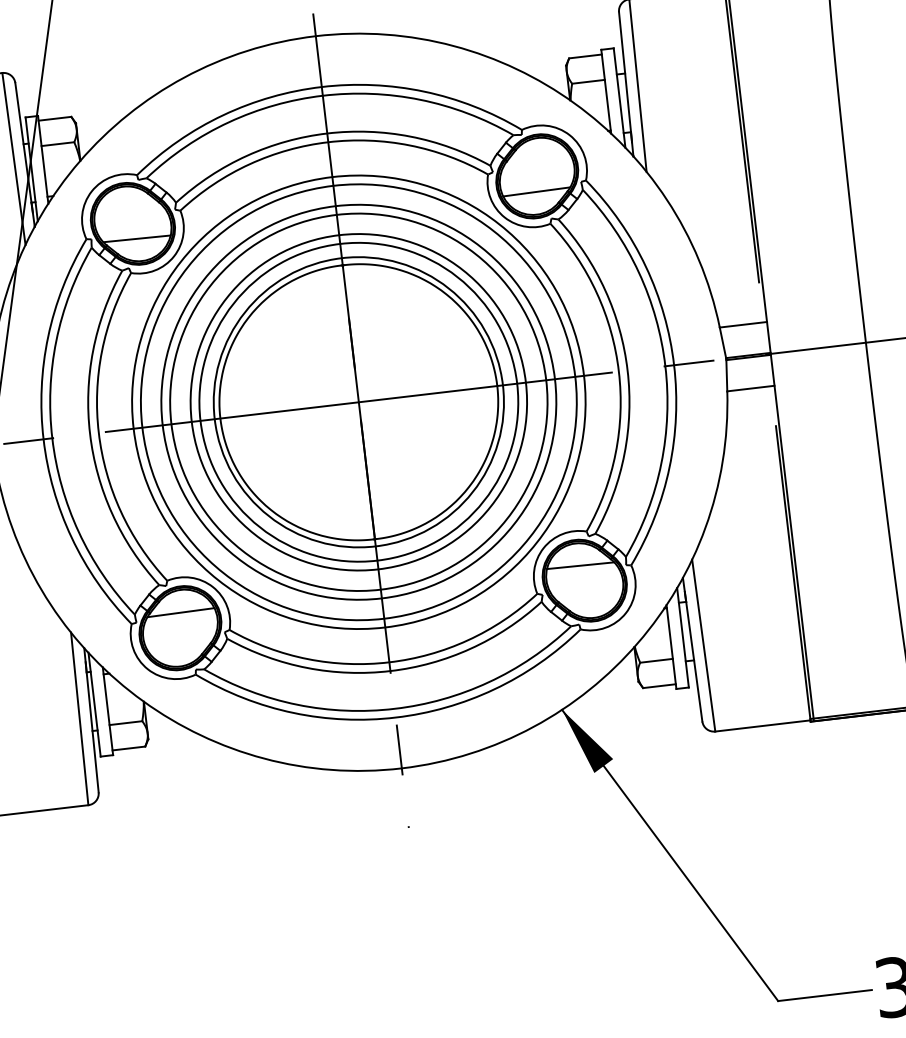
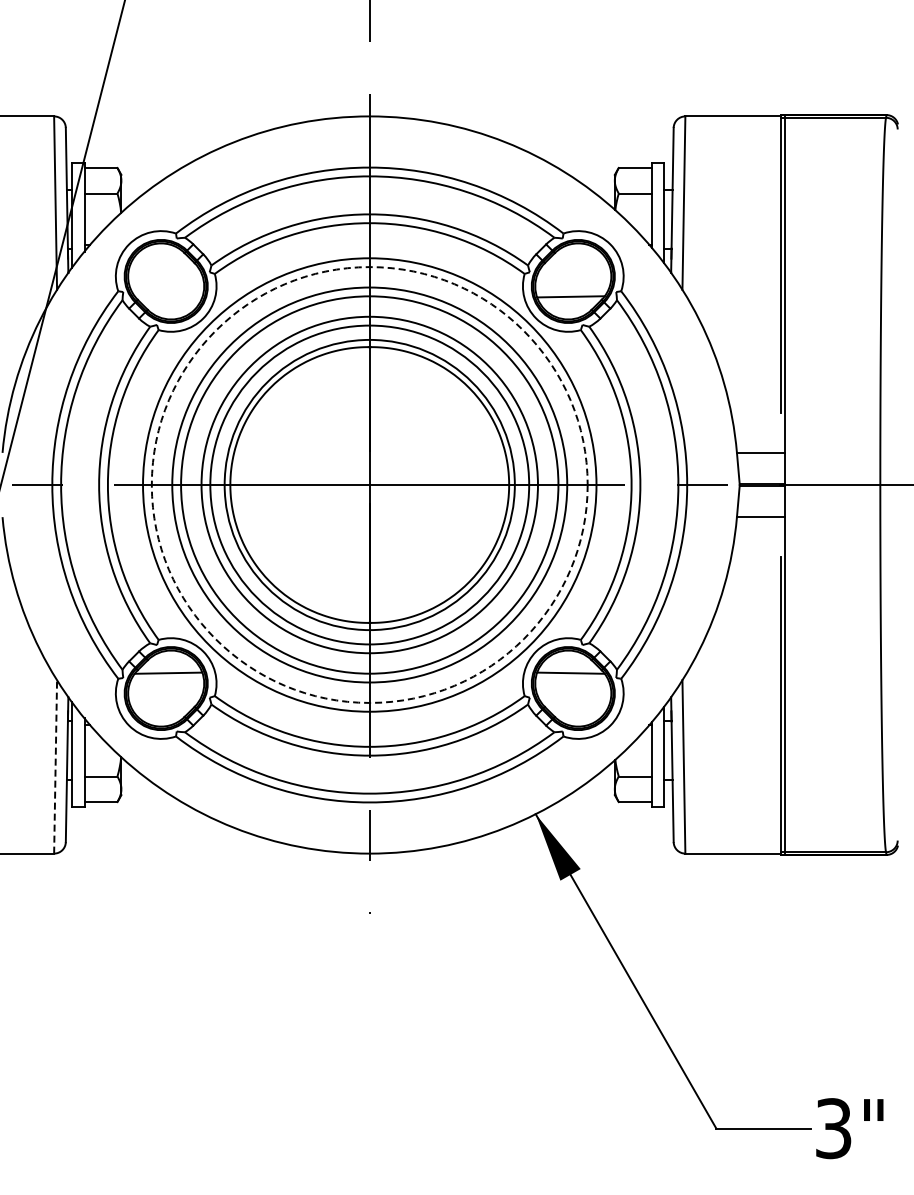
line: (136, 238) -> (168, 296), removed
circle: (358, 401) -> (369, 484), solid -> dashed
line: (79, 718) -> (55, 766), solid -> dashed

